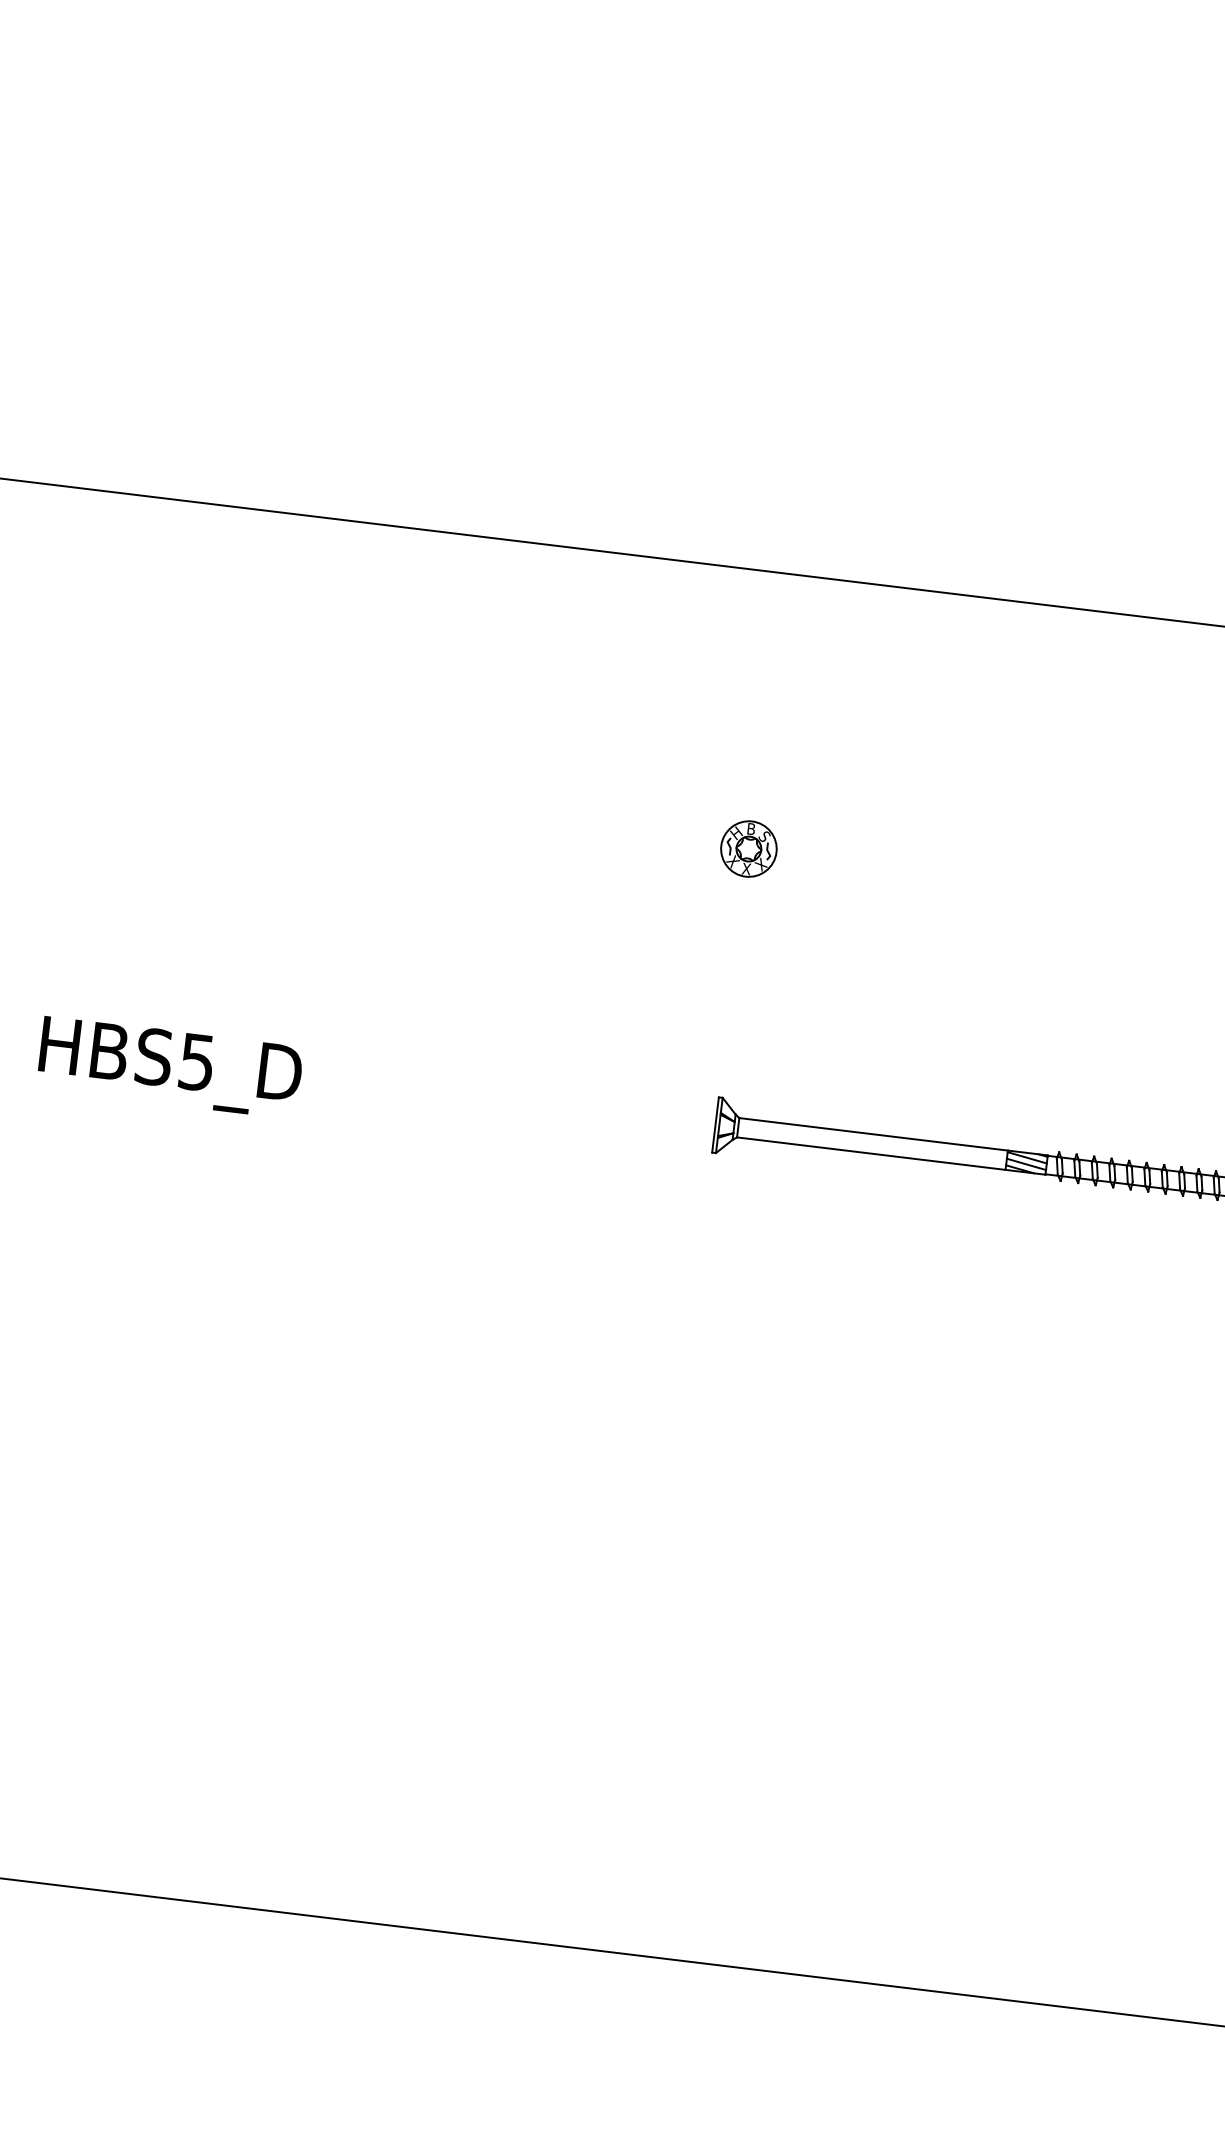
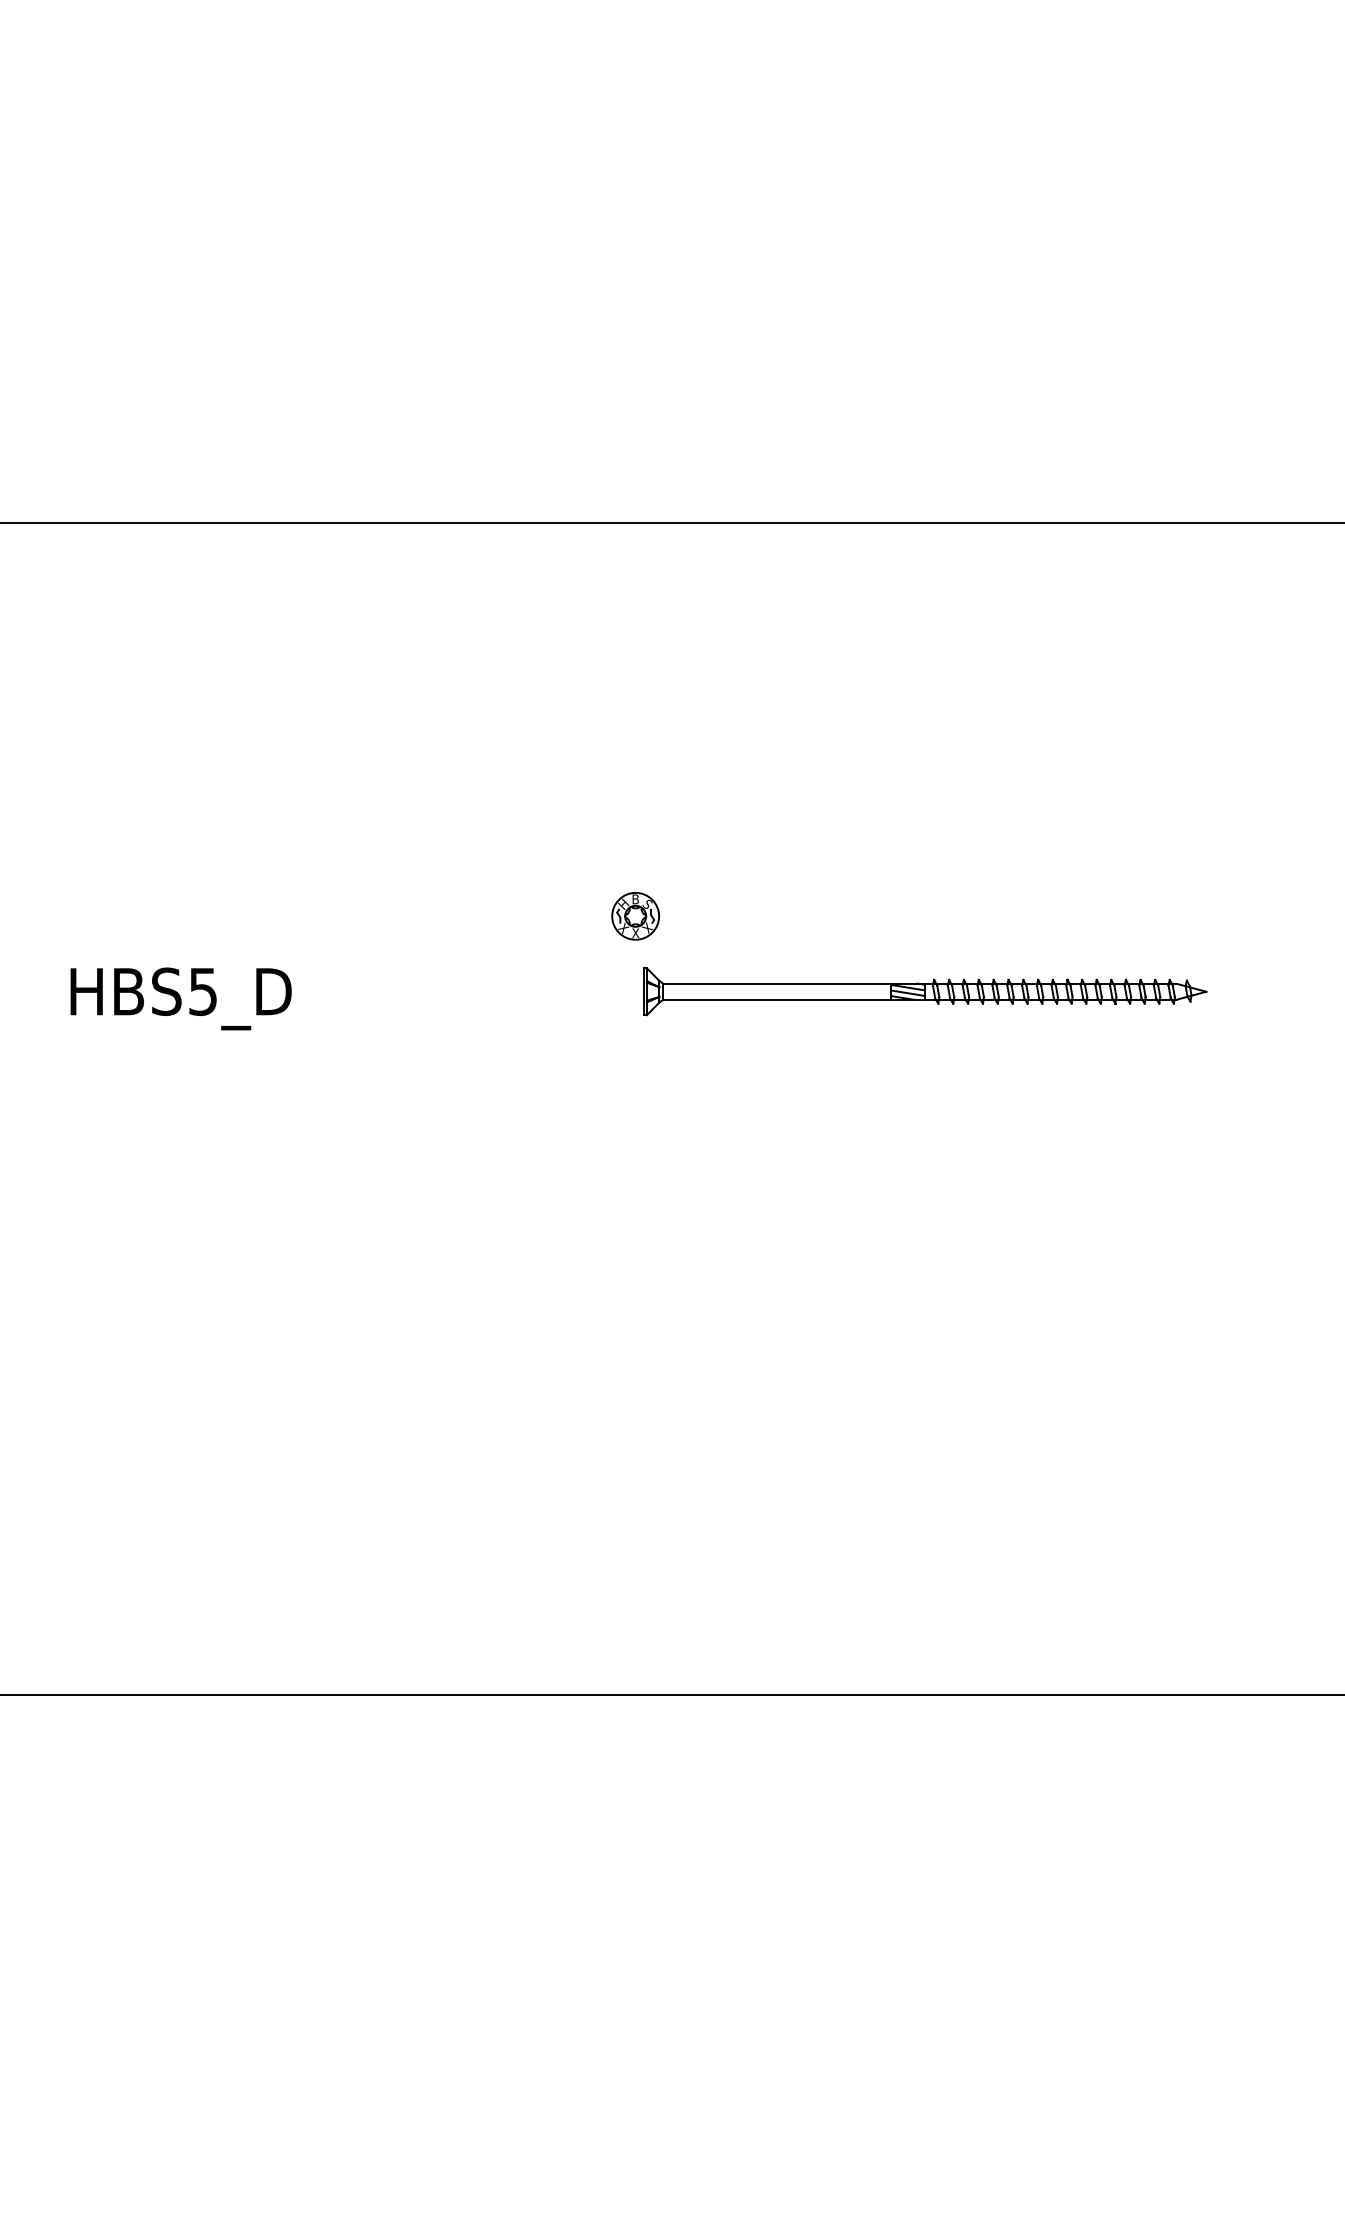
part: (748, 849) -> (635, 916), moved

